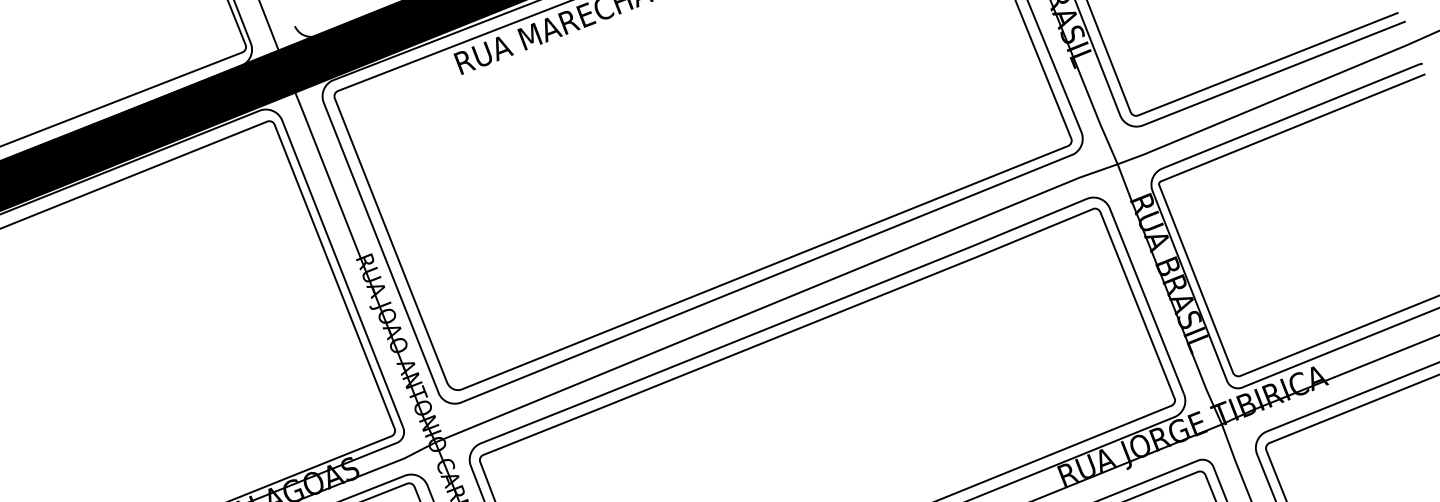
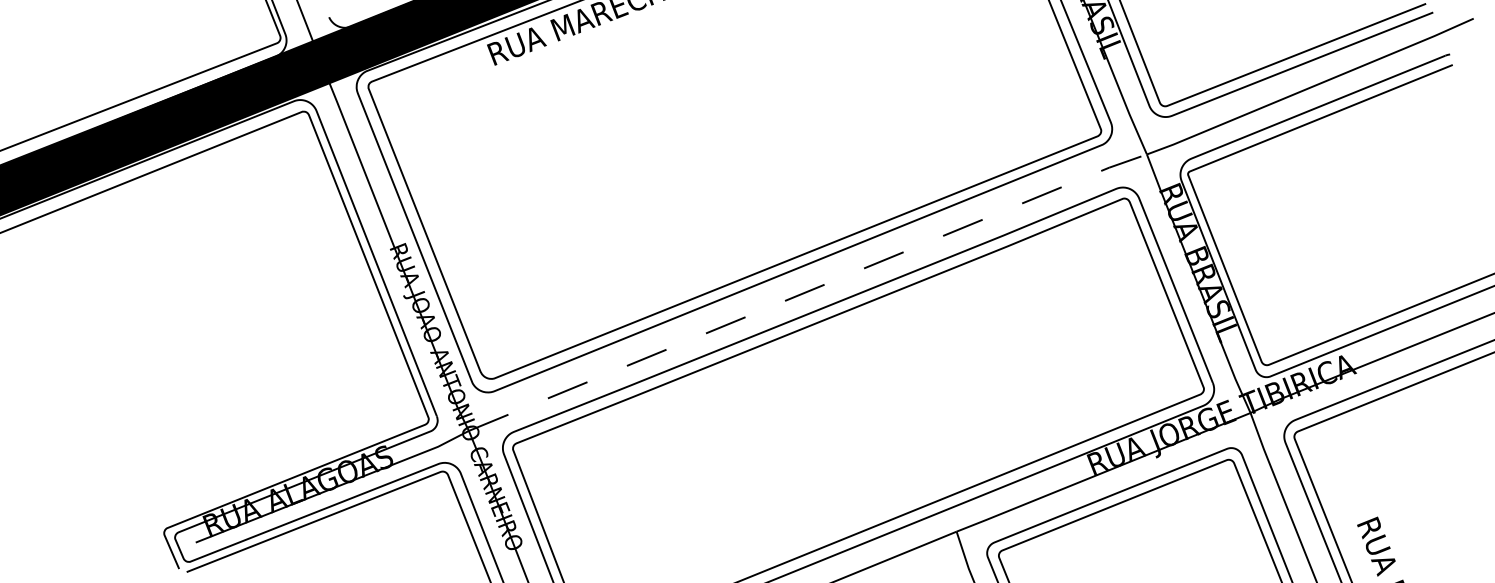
line: (777, 302) -> (808, 291), solid -> dashed

